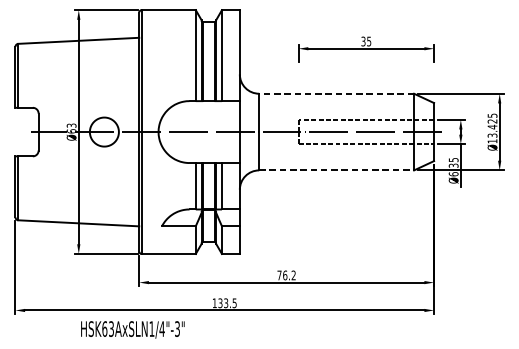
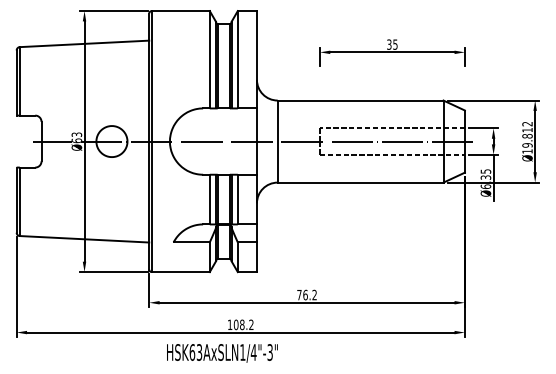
line: (336, 93) -> (360, 100), dashed -> solid
text: (492, 125) -> (527, 134), Ø13.425 -> Ø19.812
line: (336, 170) -> (360, 182), dashed -> solid
text: (227, 302) -> (243, 324), 133.5 -> 108.2
text: (132, 330) -> (222, 353), moved

